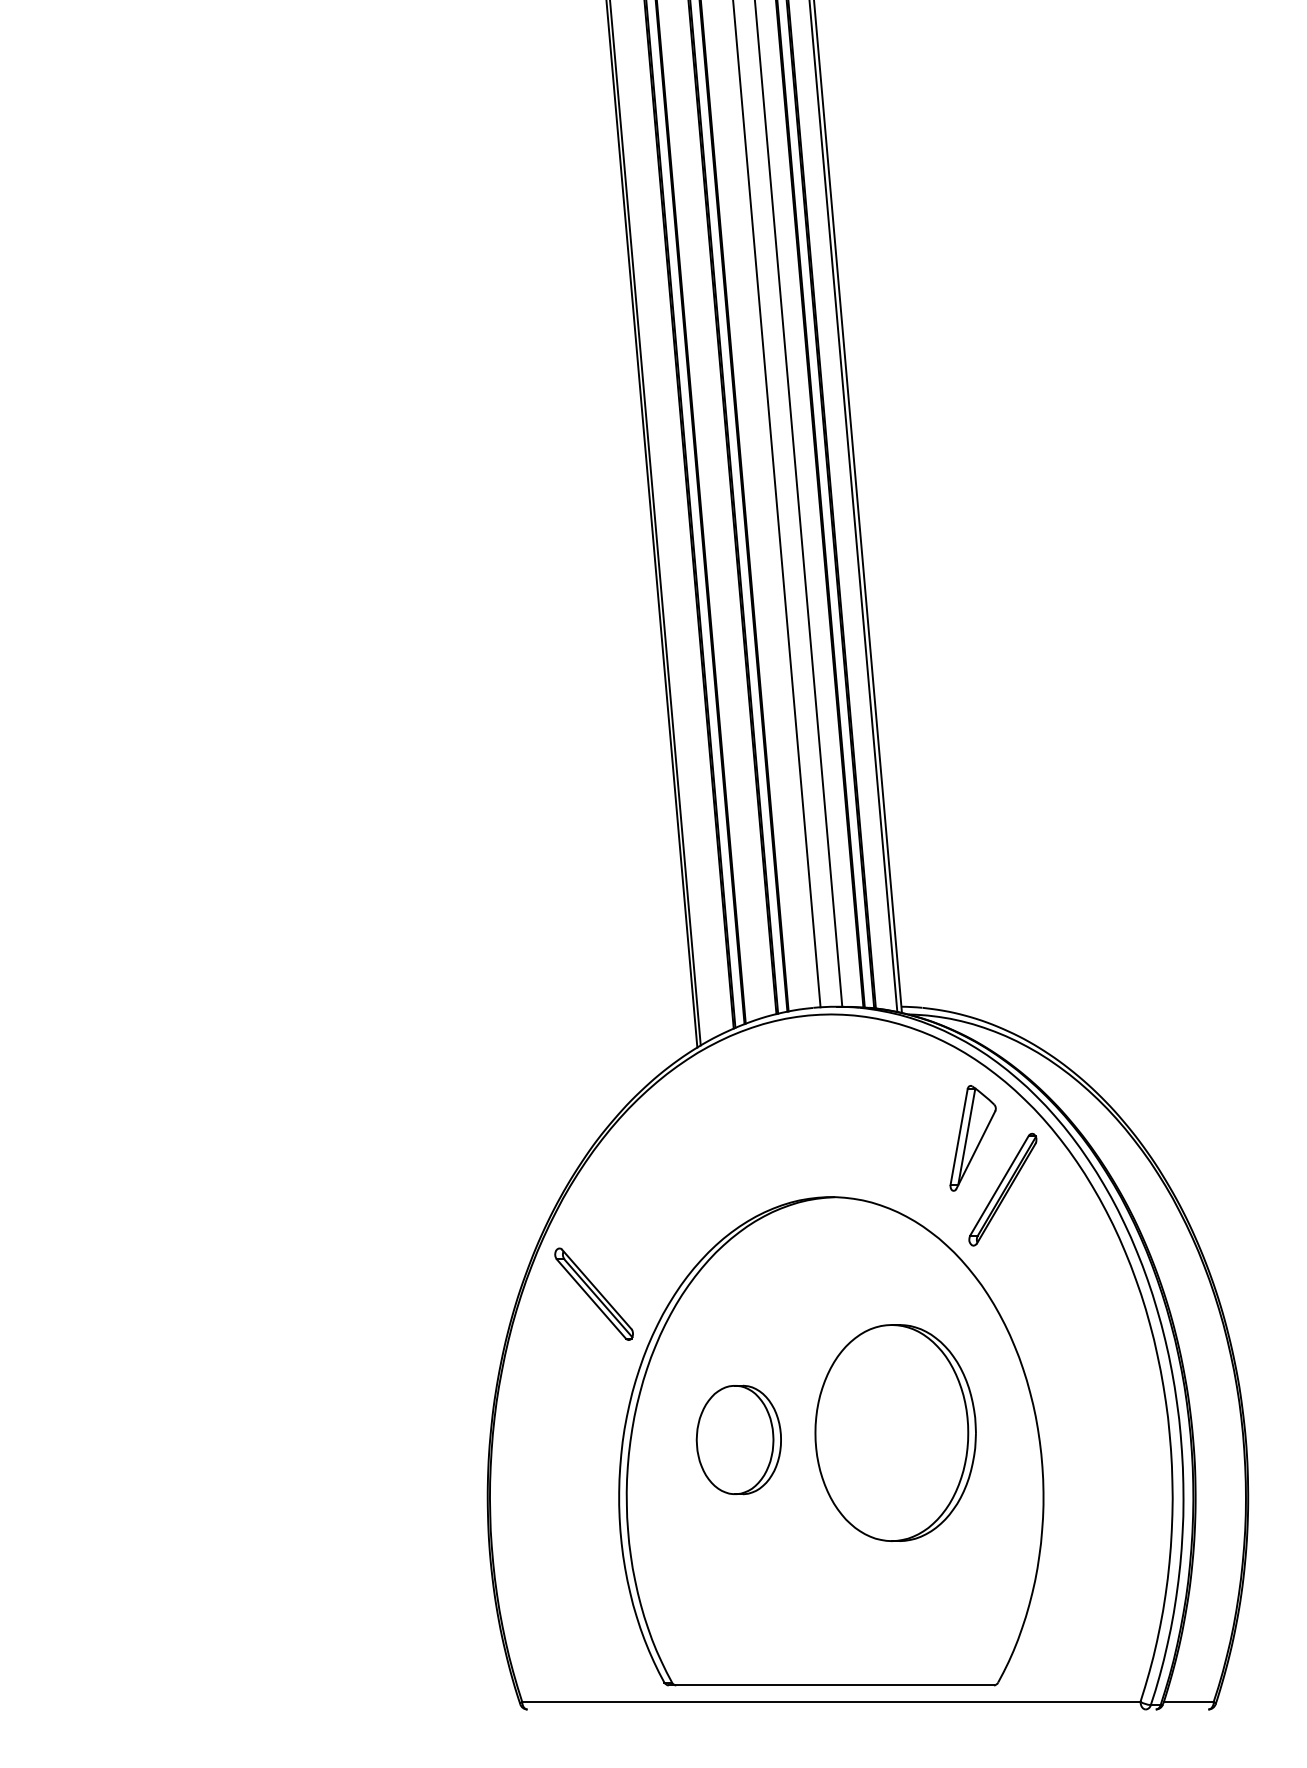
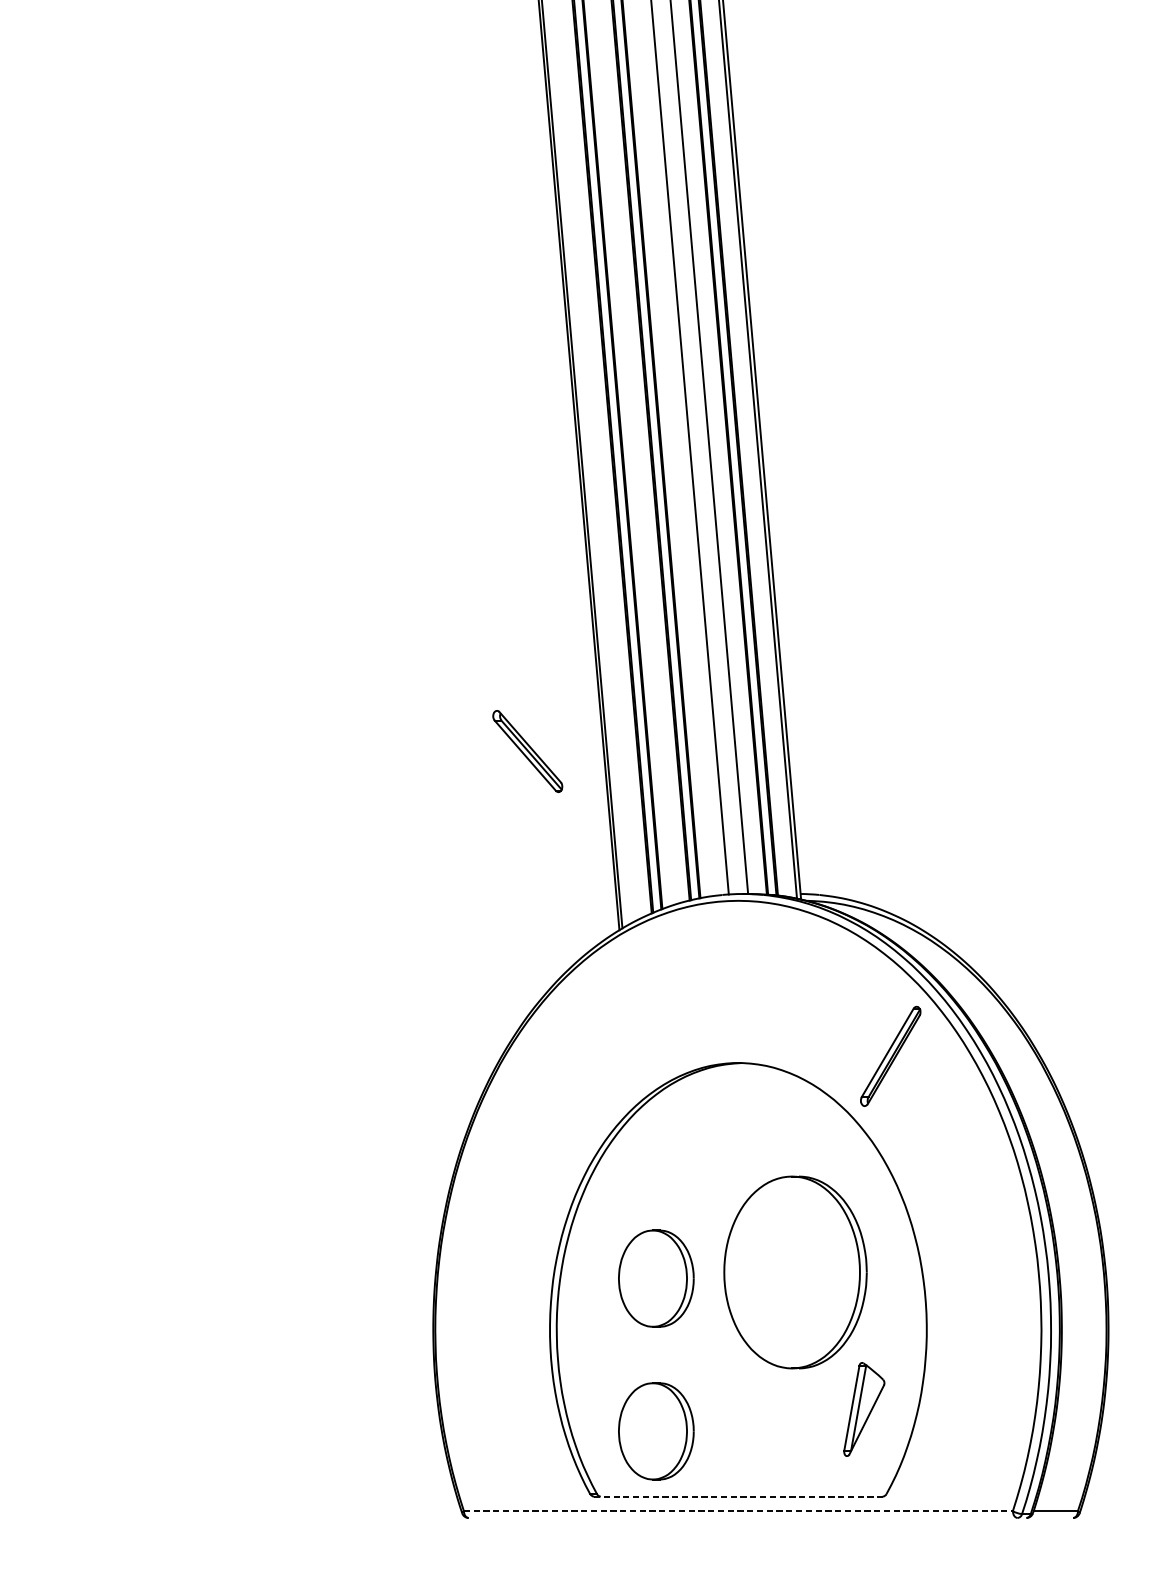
part: (972, 1138) -> (863, 1409), moved
part: (593, 1293) -> (527, 750), moved
part: (738, 1611) -> (655, 1430), added
line: (831, 1685) -> (738, 1496), solid -> dashed
line: (831, 1701) -> (738, 1510), solid -> dashed

